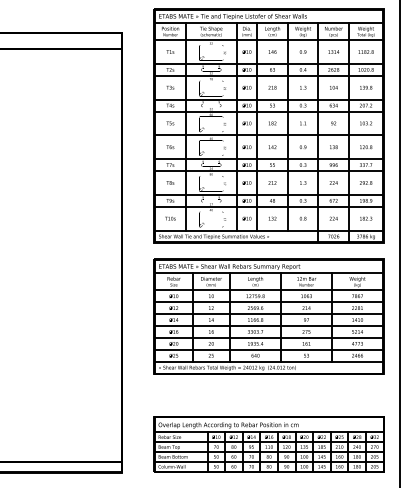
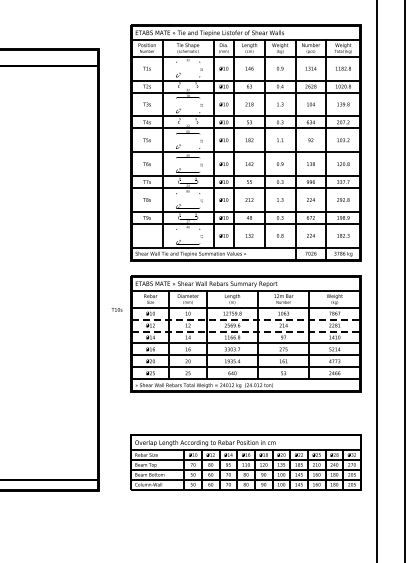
text: (169, 218) -> (116, 309), moved
line: (269, 302) -> (246, 319), solid -> dashed
line: (269, 314) -> (246, 331), solid -> dashed

